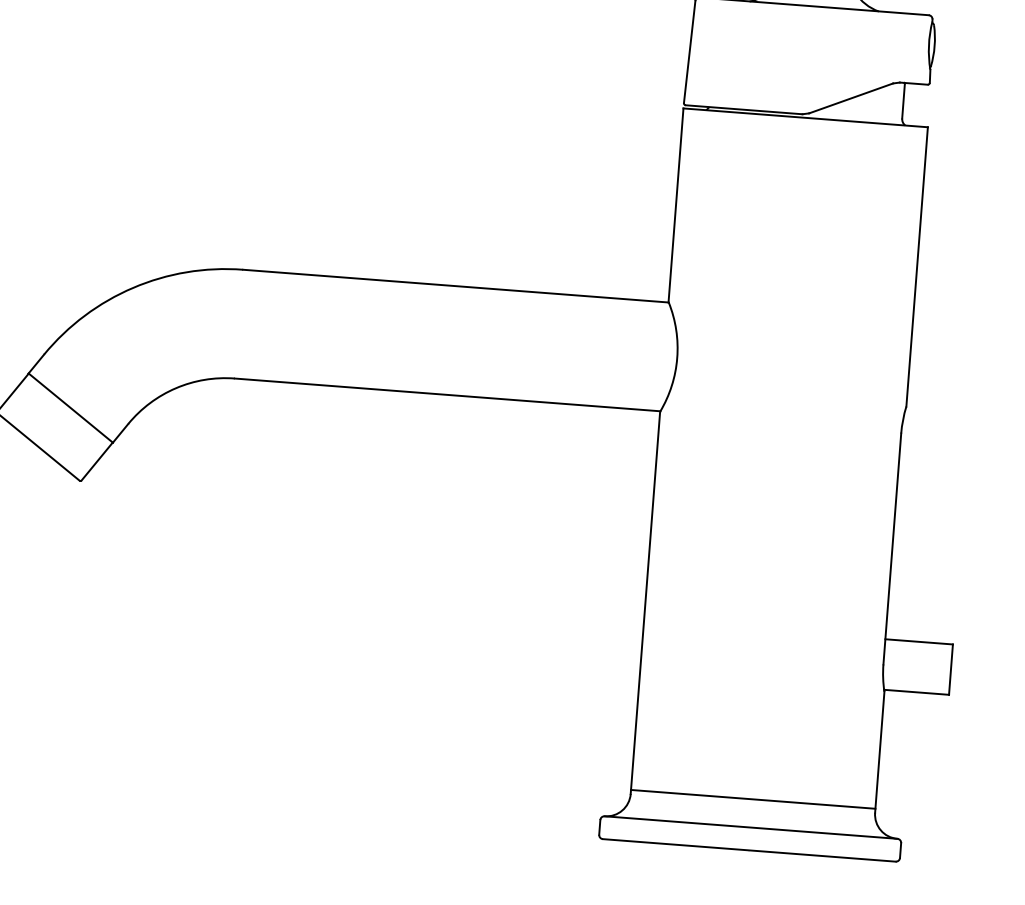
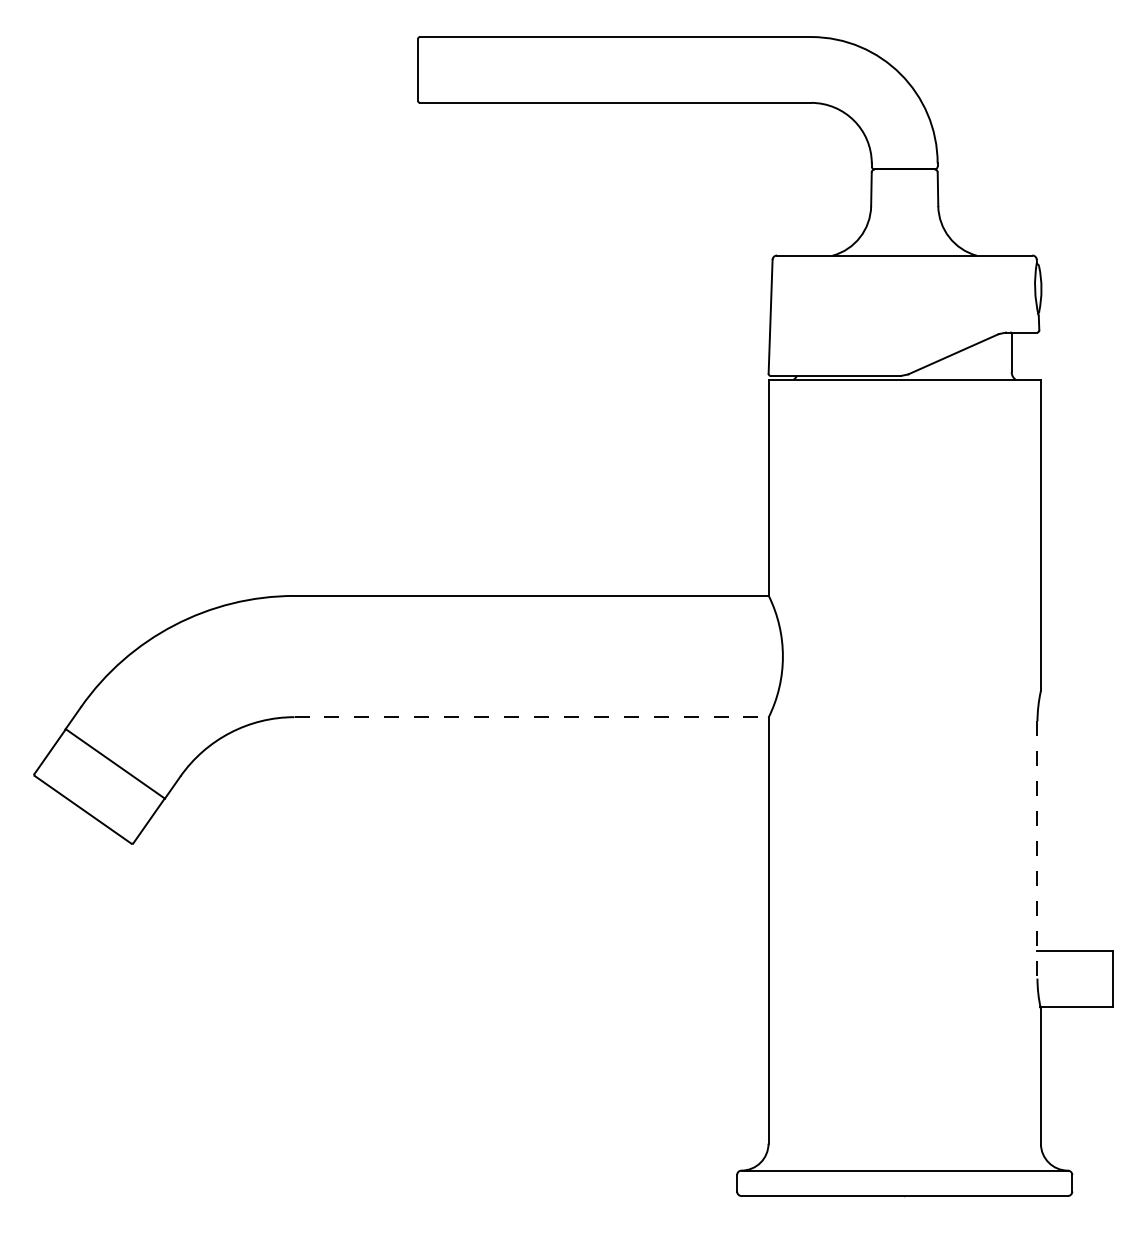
line: (448, 395) -> (532, 717), solid -> dashed
line: (892, 548) -> (1037, 849), solid -> dashed
line: (753, 799) -> (904, 1139), removed

